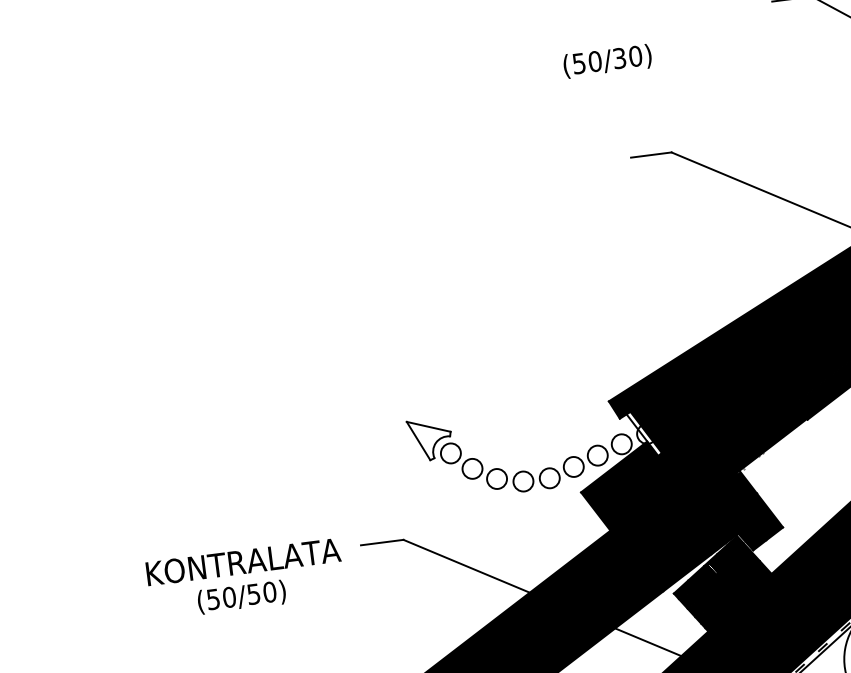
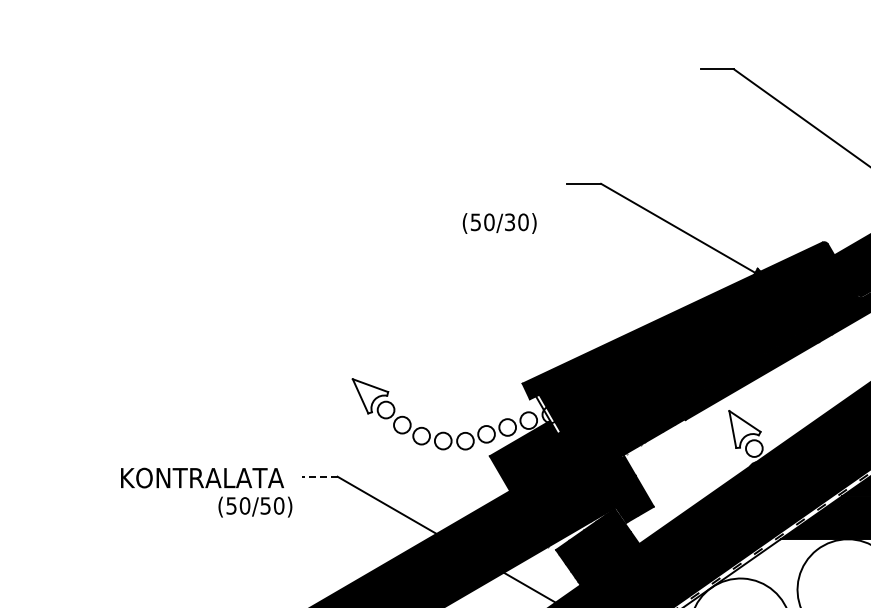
text: (607, 61) -> (499, 223), moved
line: (382, 542) -> (319, 476), solid -> dashed
text: (241, 596) -> (255, 506), moved

